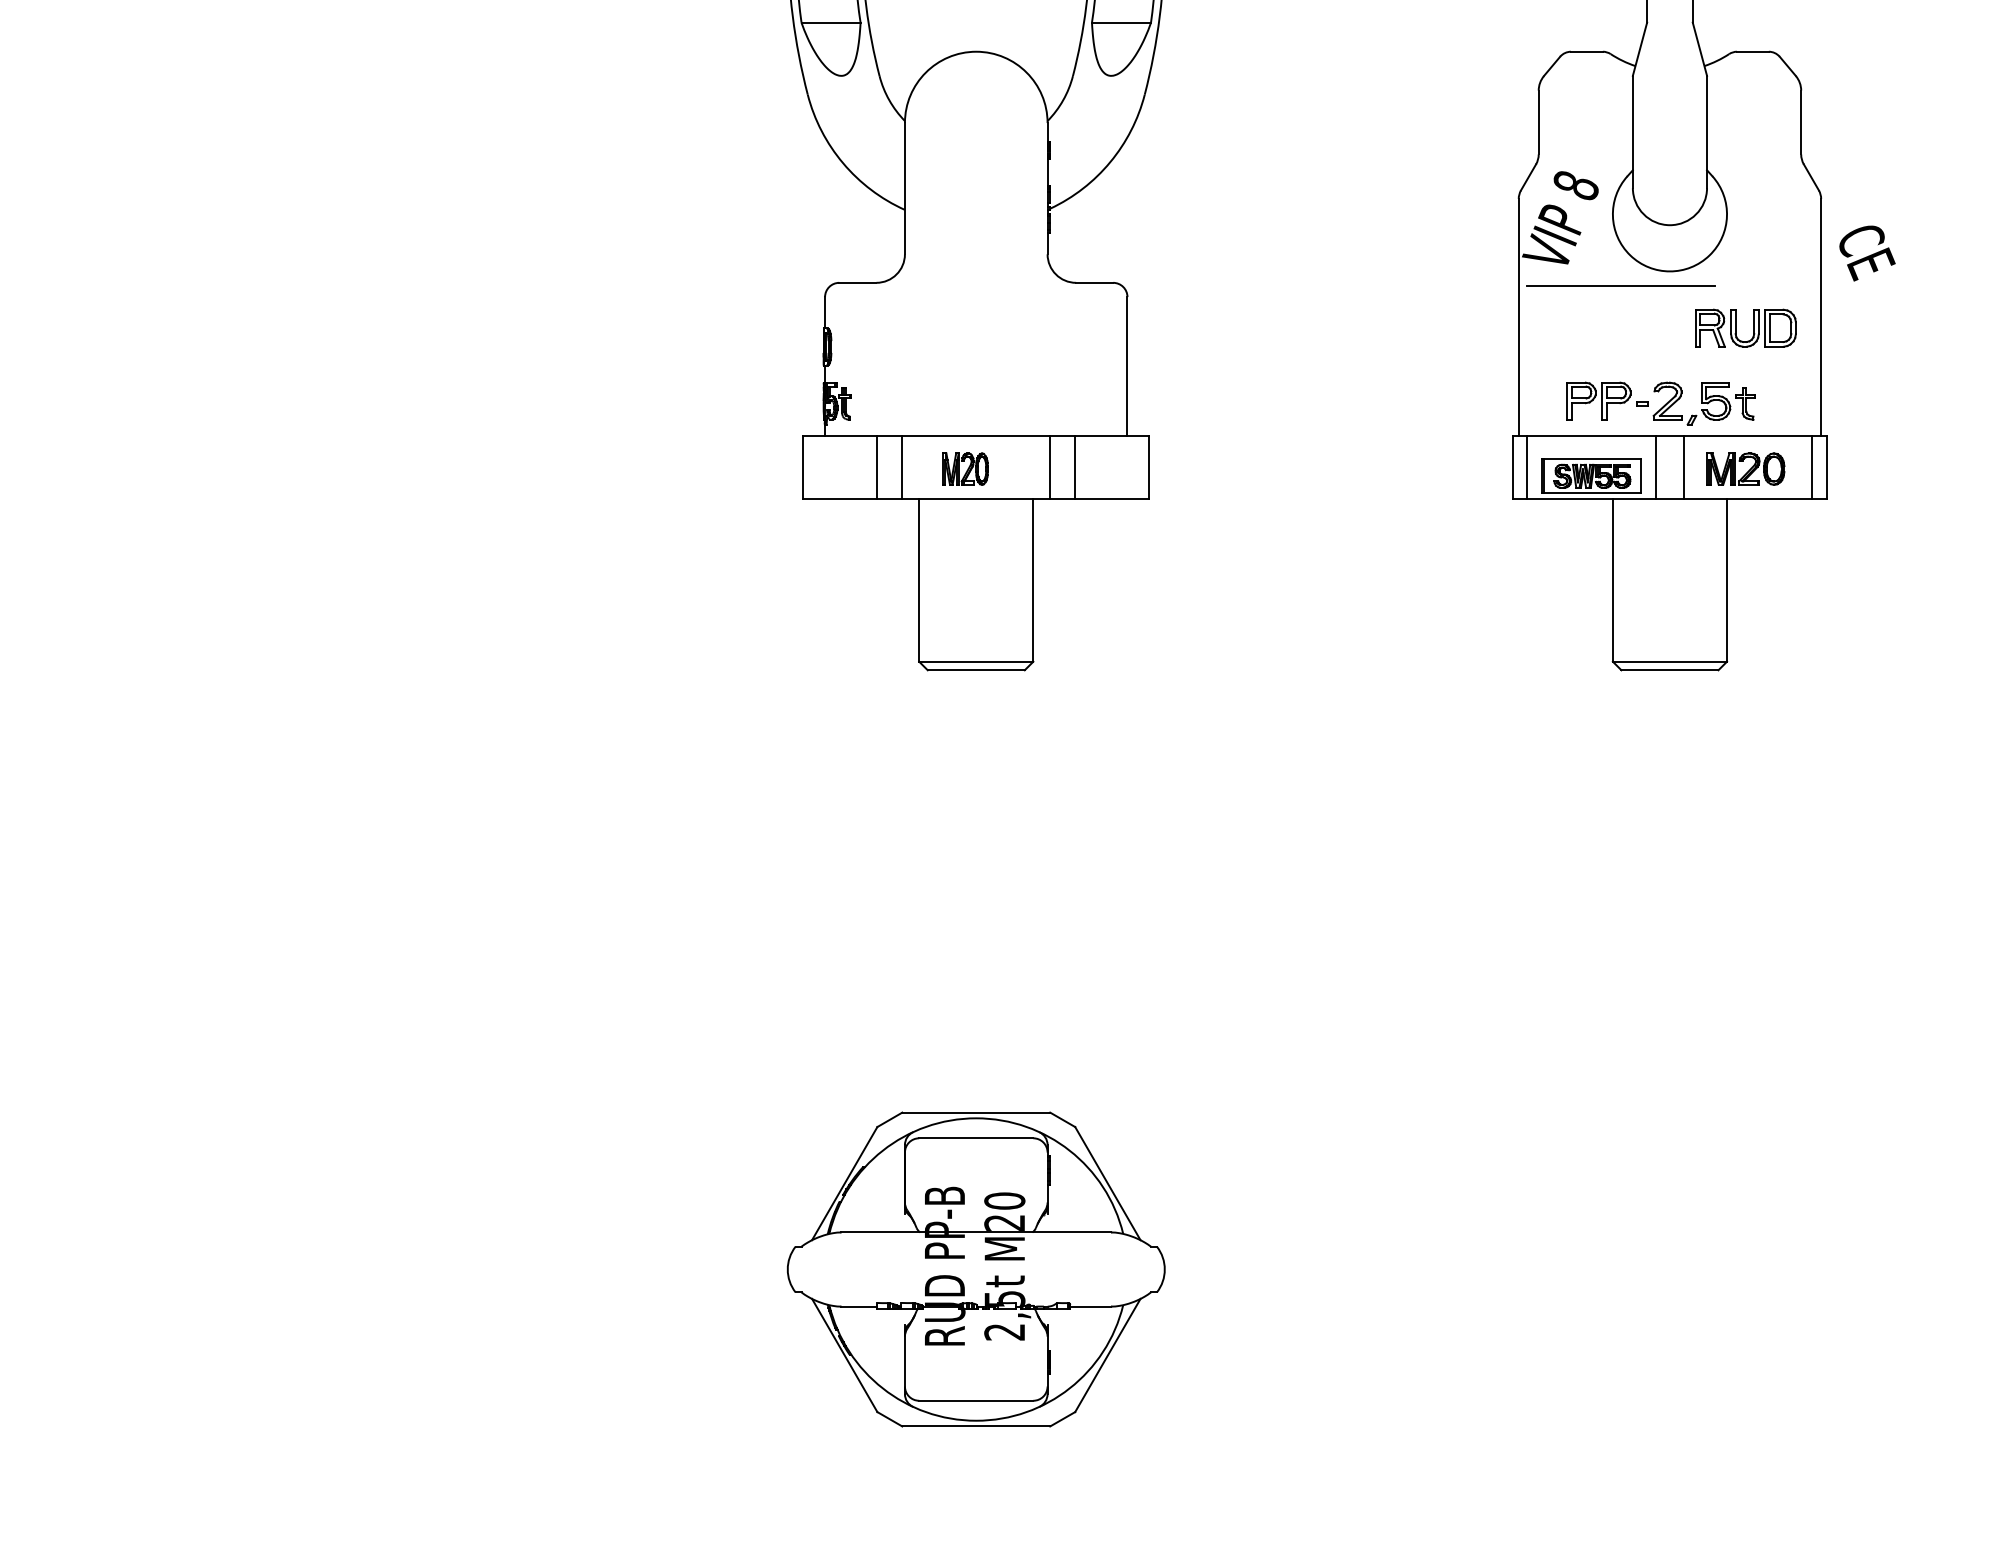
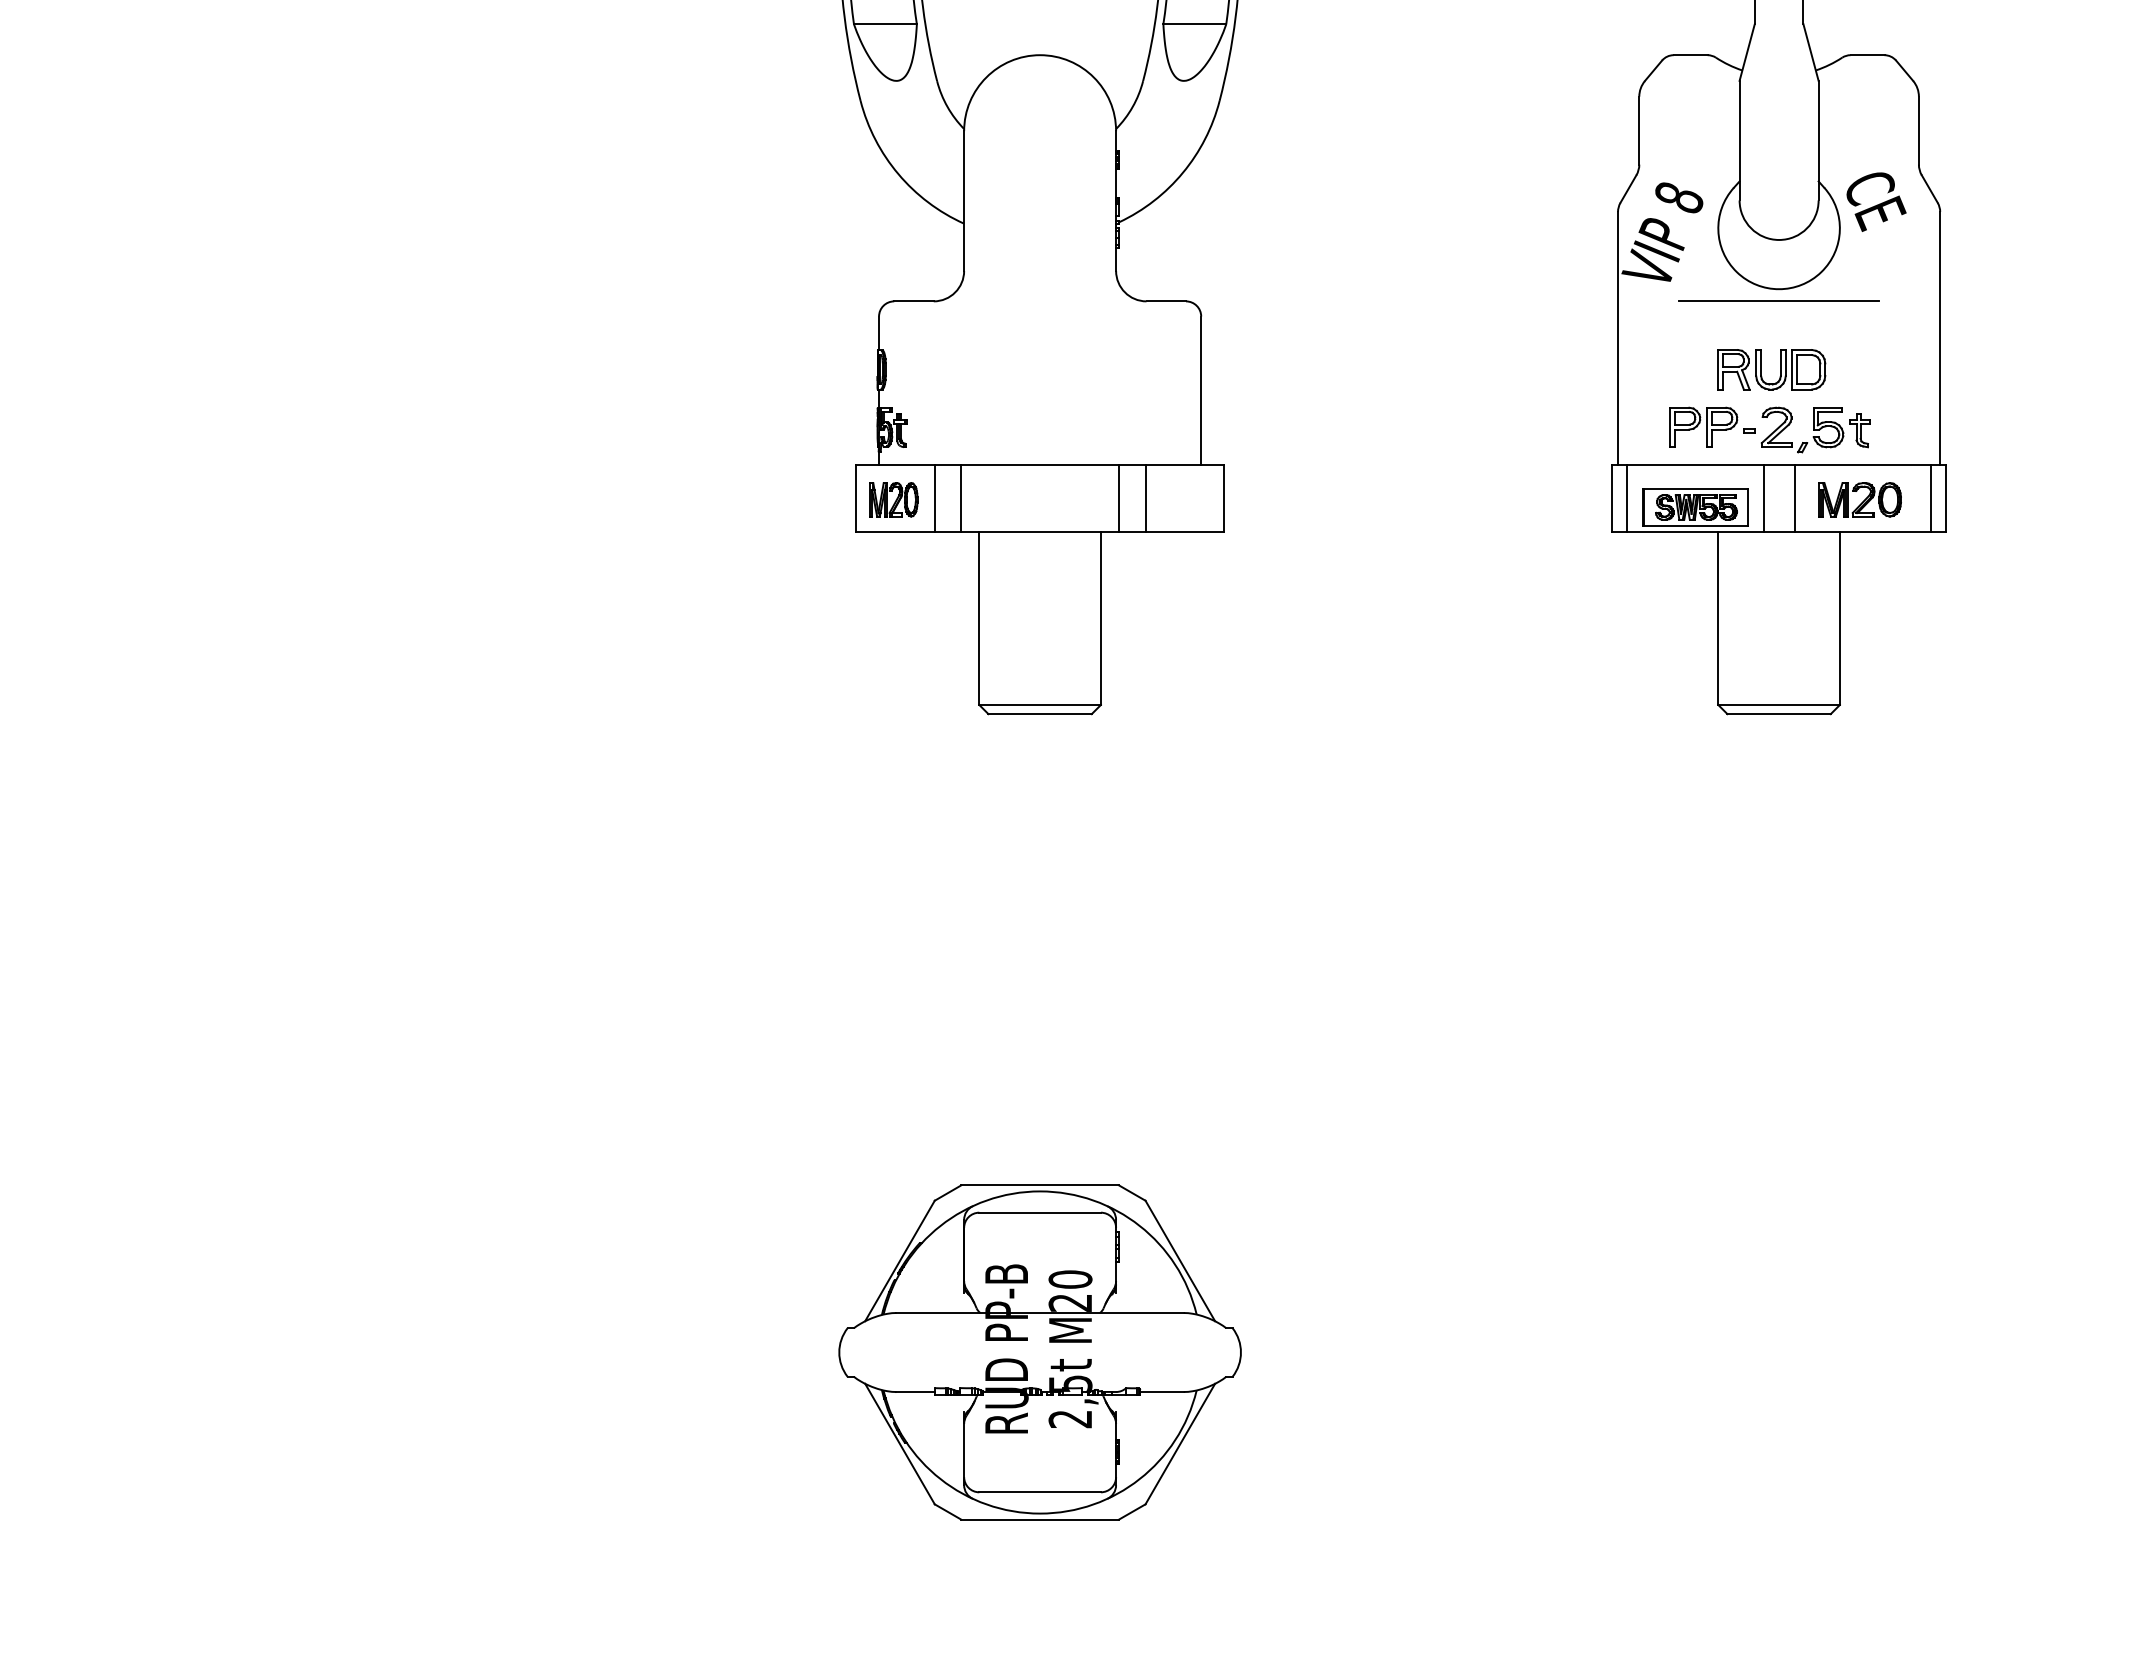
text: (1867, 252) -> (1876, 201), moved
line: (1620, 284) -> (1778, 300), moved
part: (1753, 328) -> (1780, 369), moved
part: (965, 468) -> (893, 499), moved

